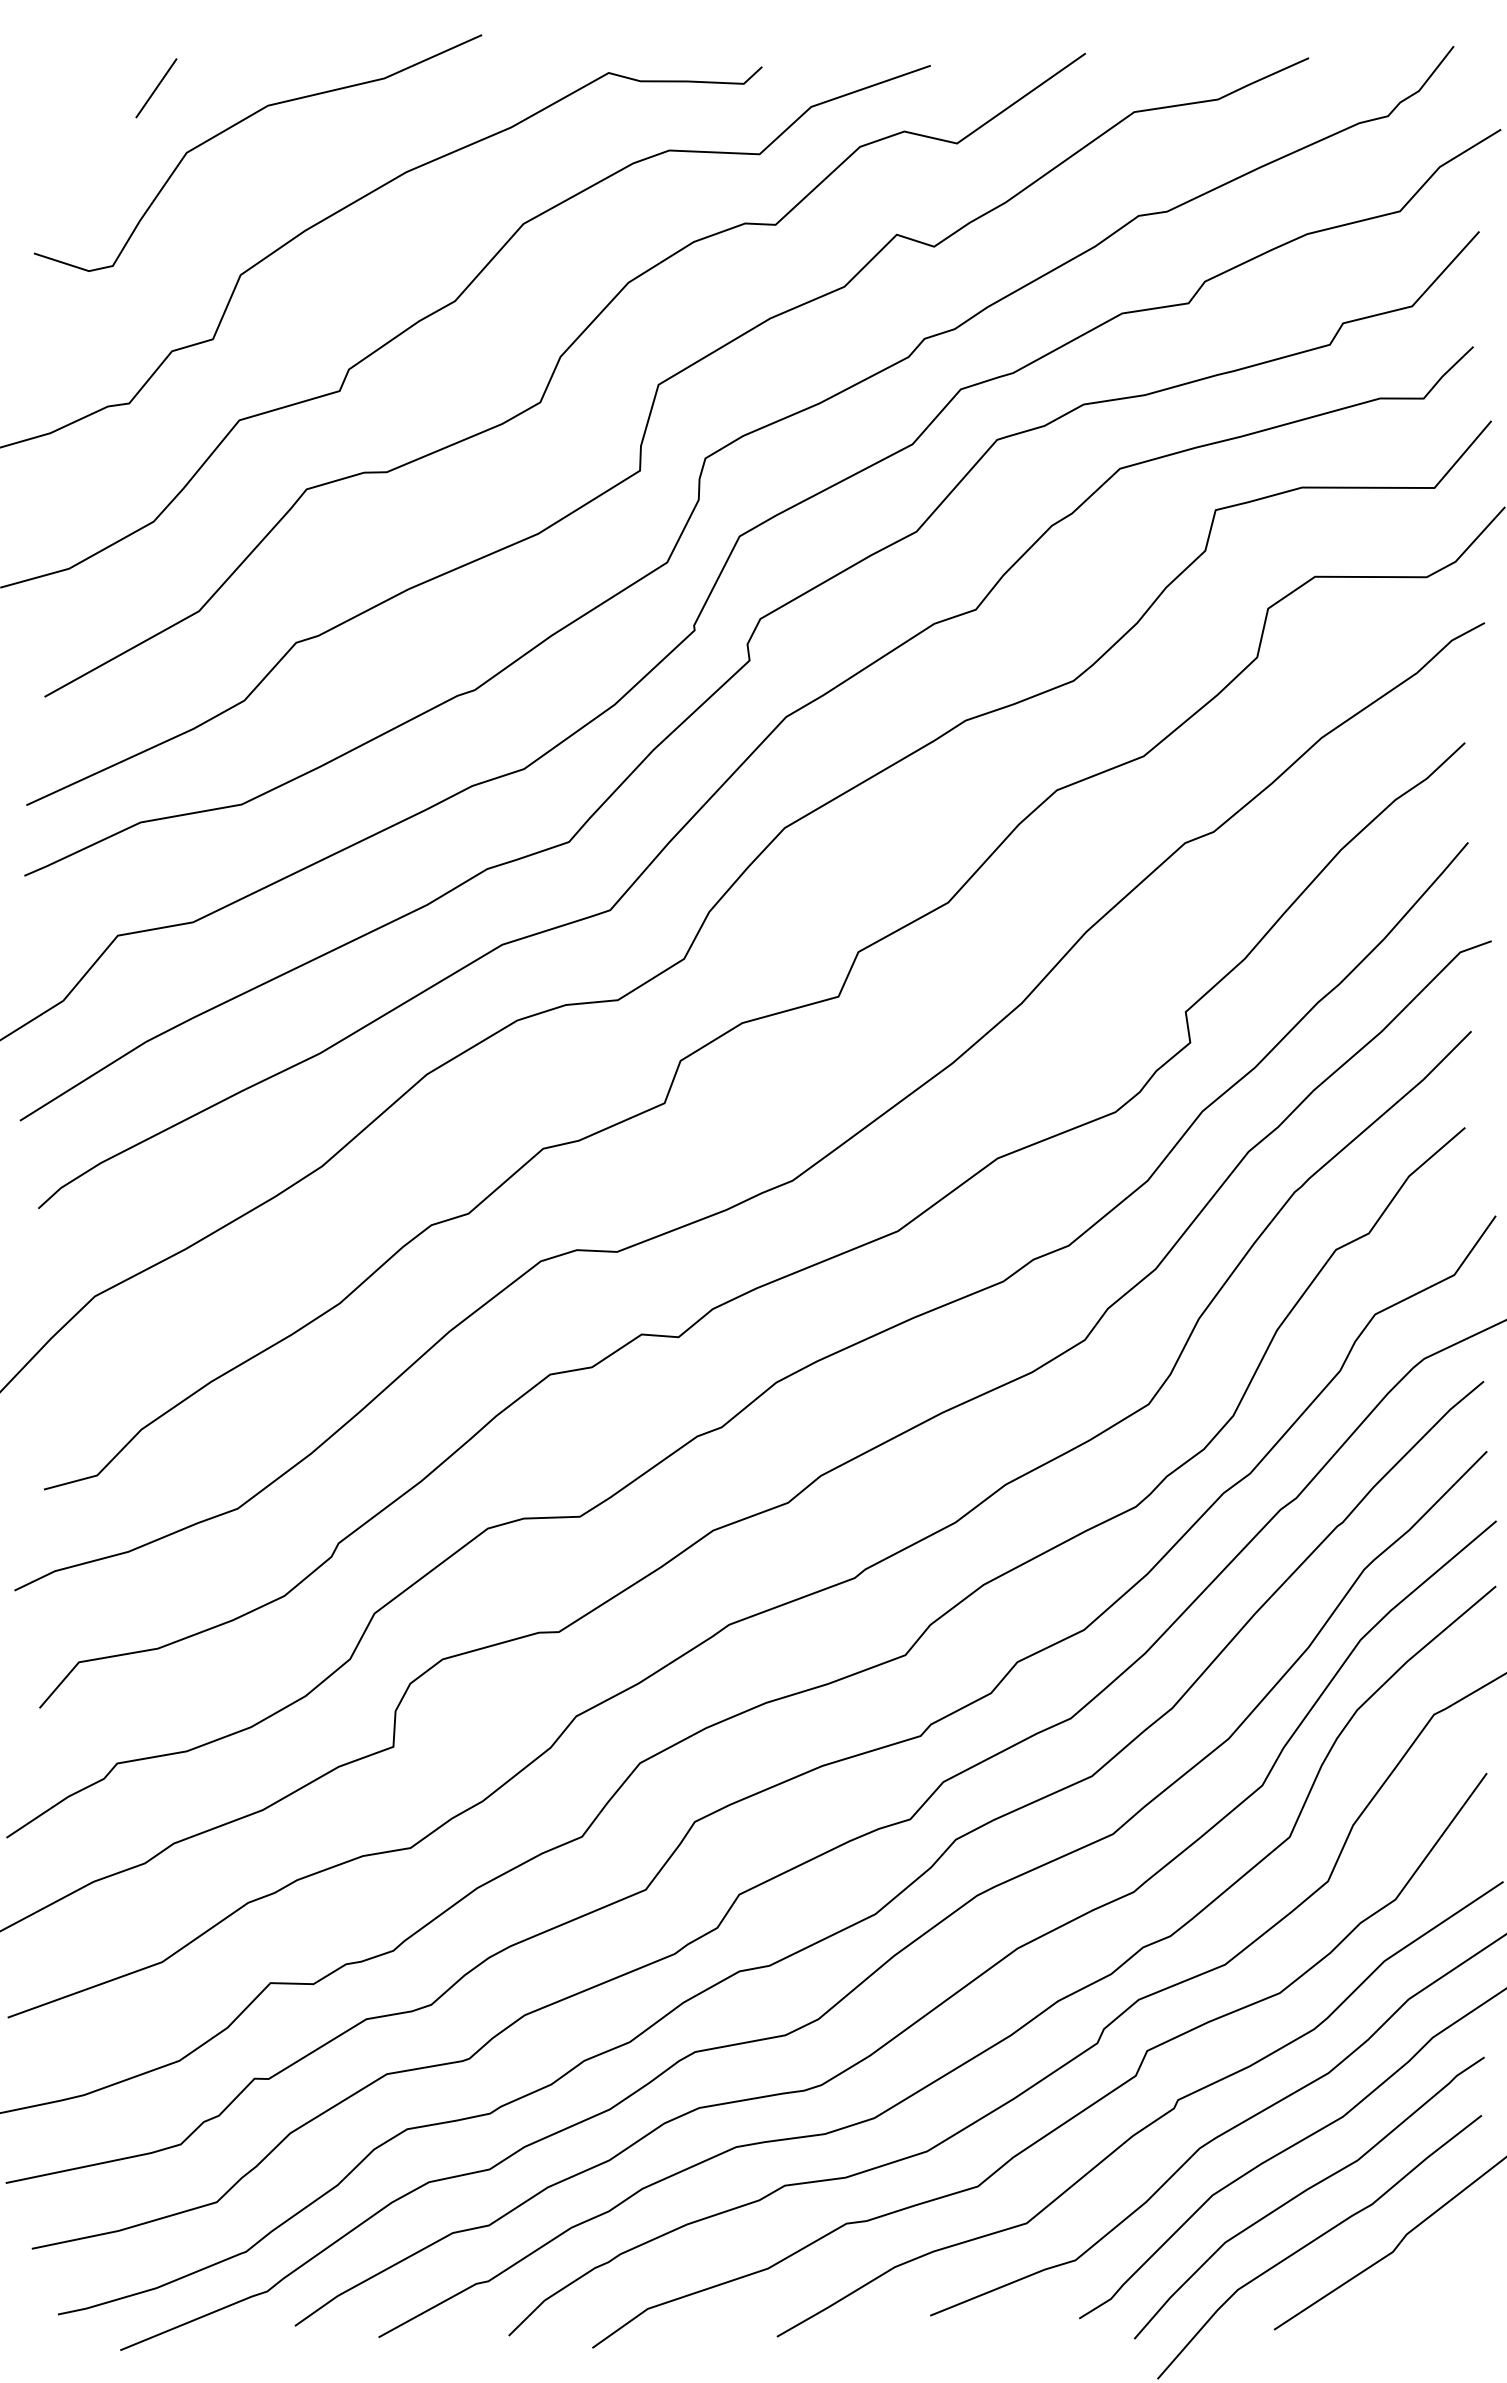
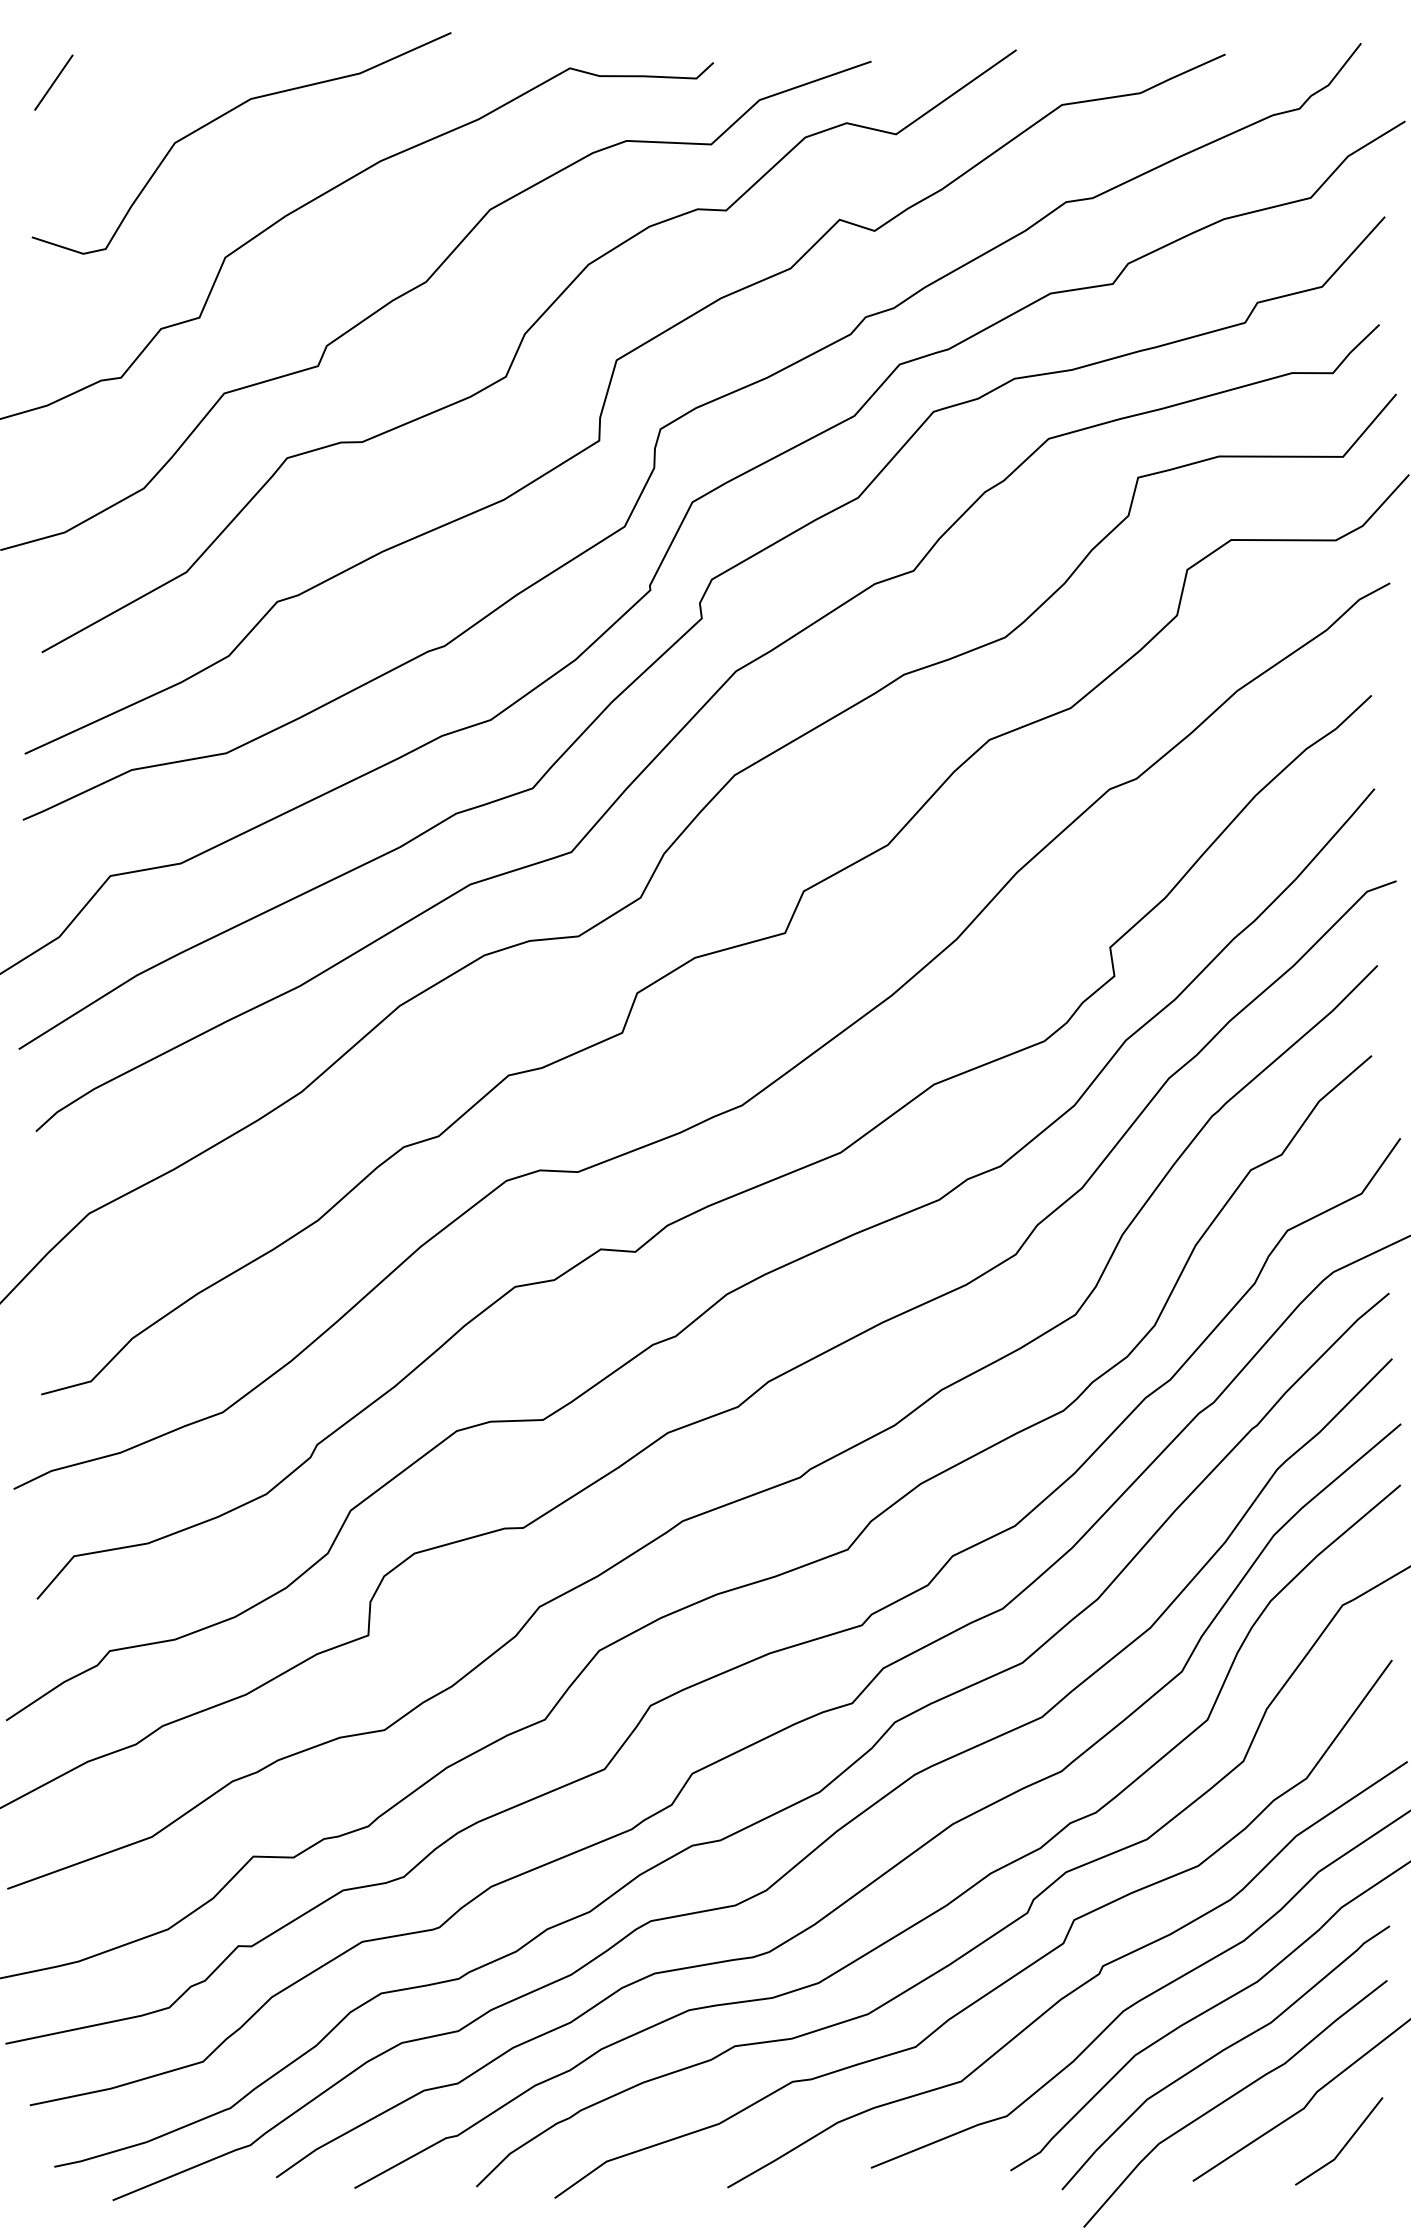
line: (156, 88) -> (53, 82), moved
line: (1435, 2291) -> (1343, 2145), added

